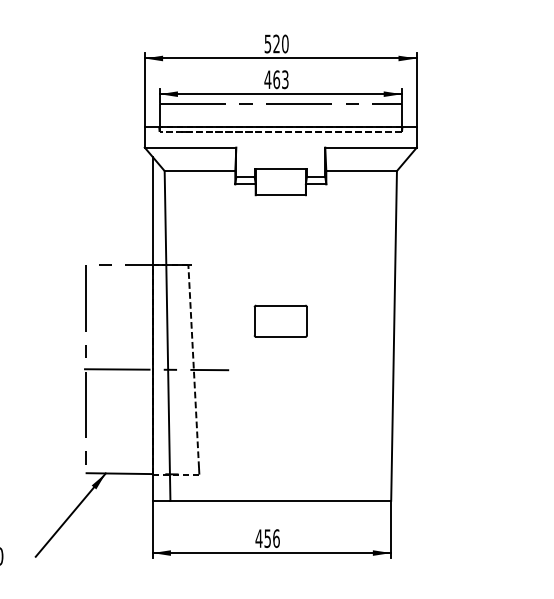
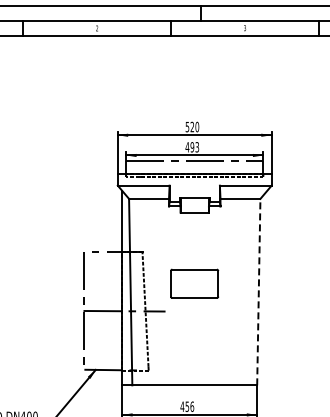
text: (276, 80) -> (192, 147), 463 -> 493
part: (280, 320) -> (194, 283), size x1.6
line: (393, 334) -> (258, 291), solid -> dashed

